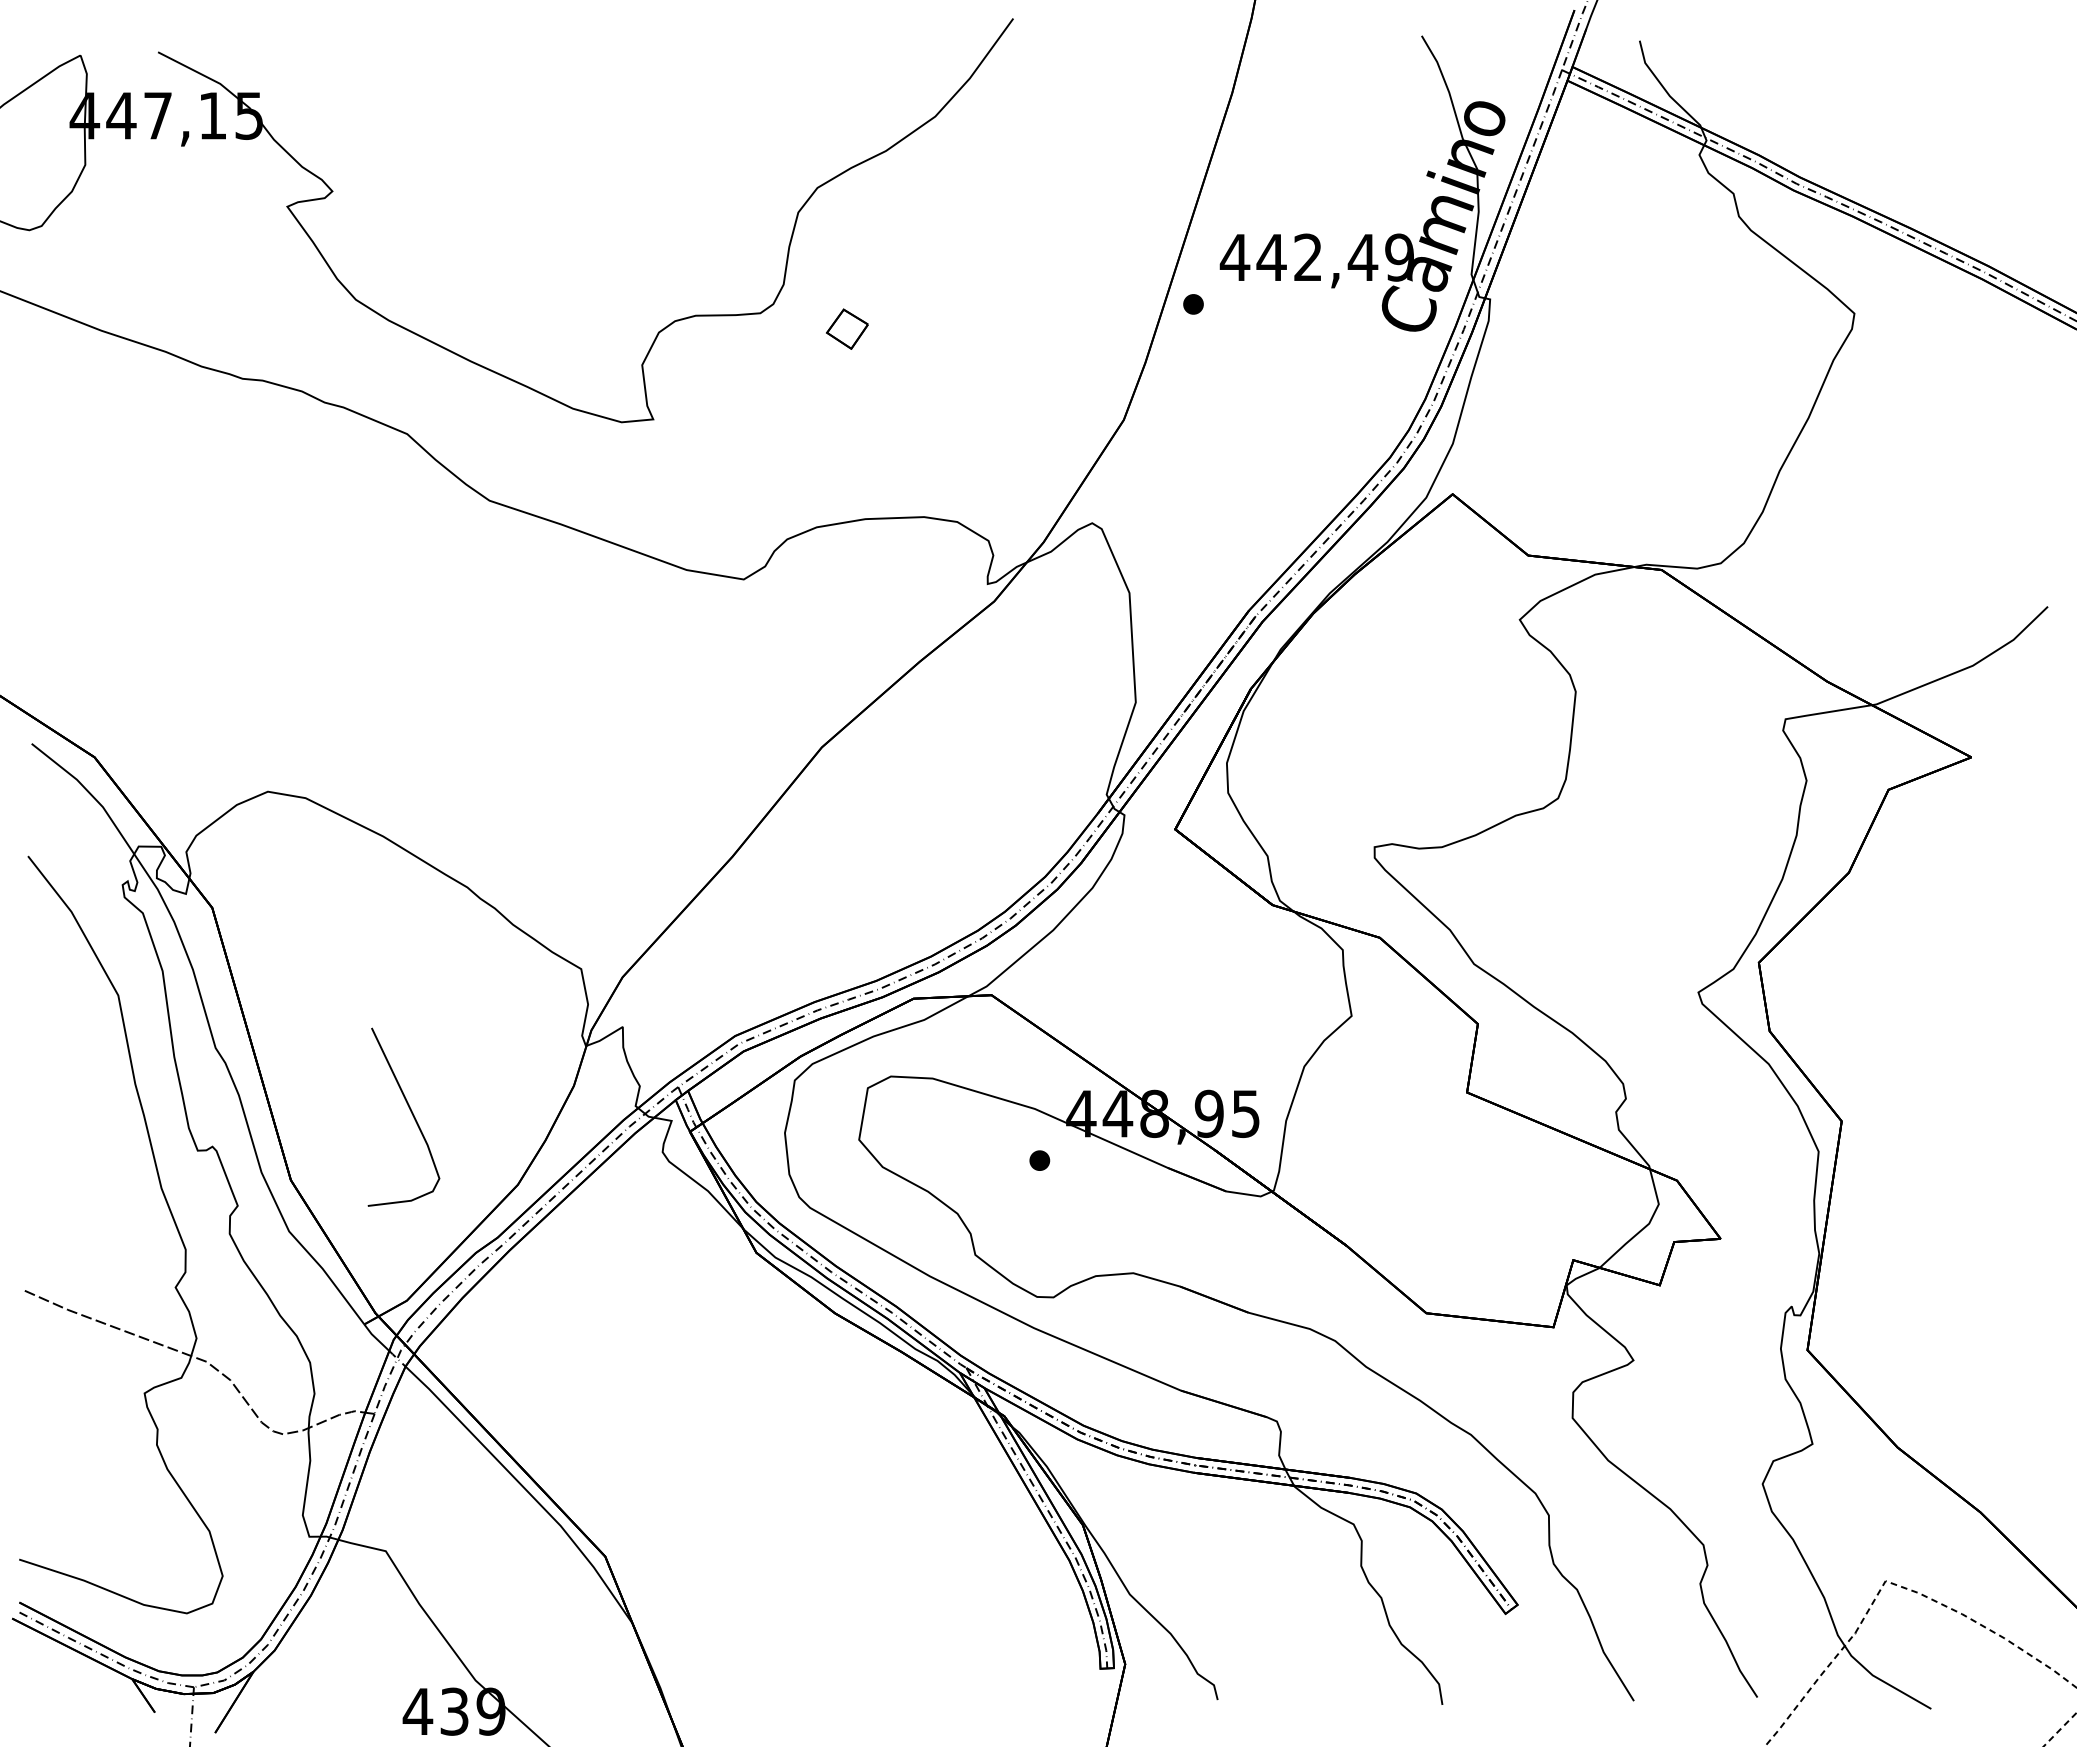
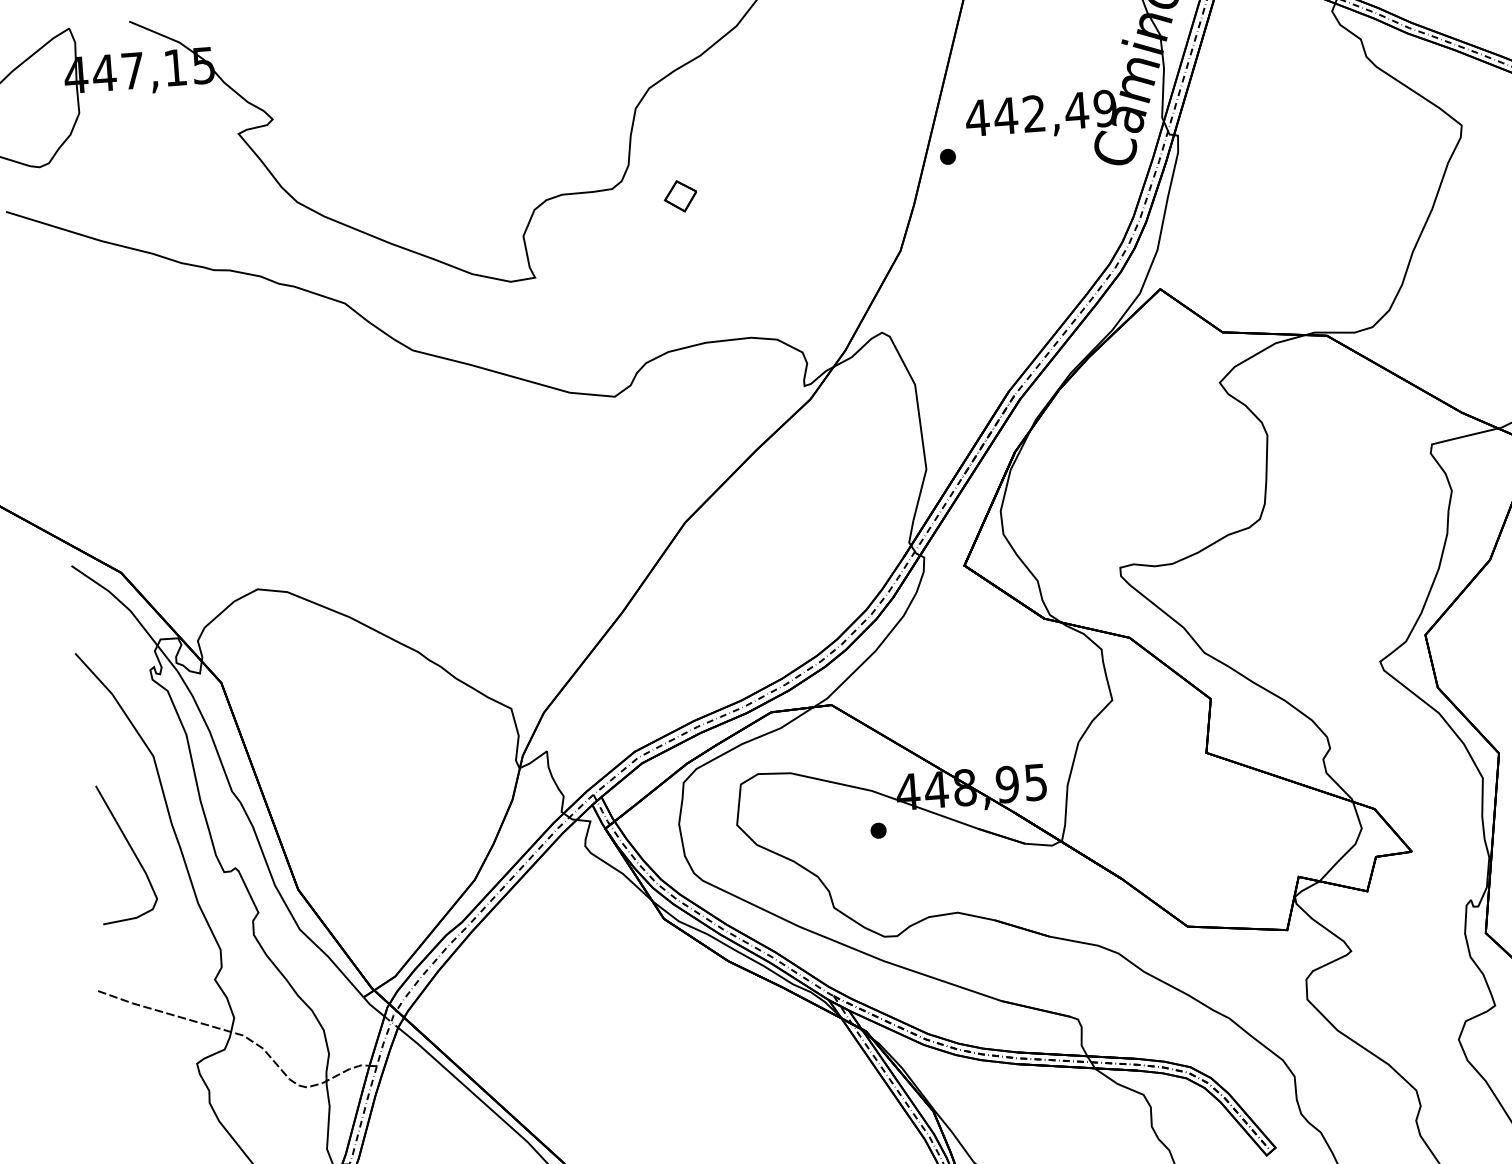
curve: (411, 1113) -> (131, 850), moved

